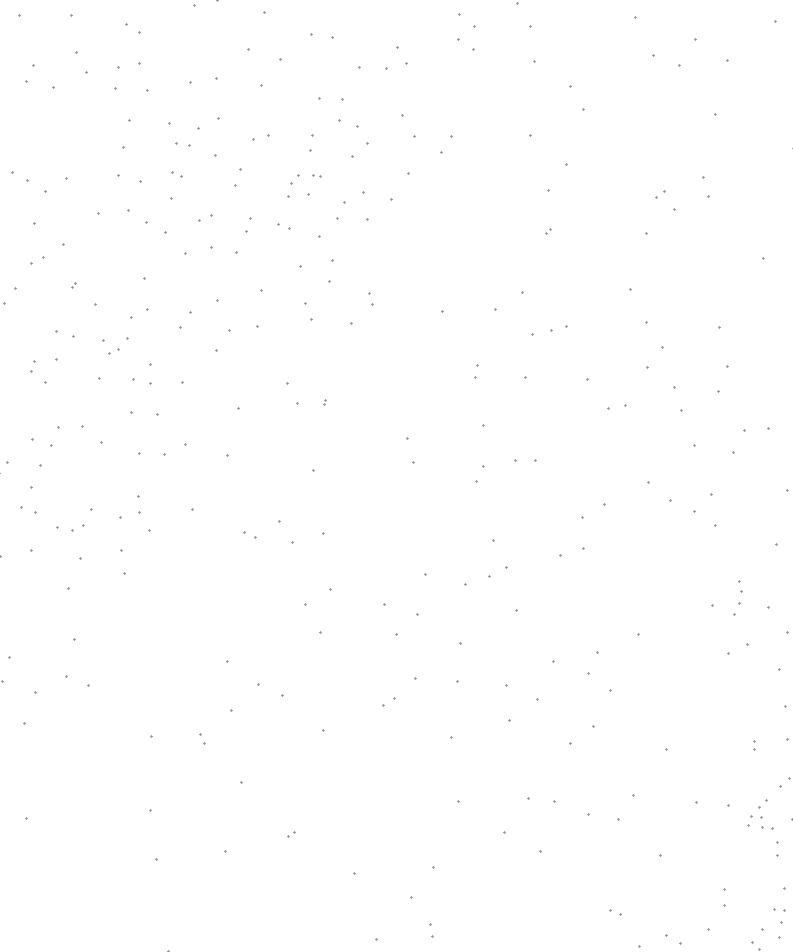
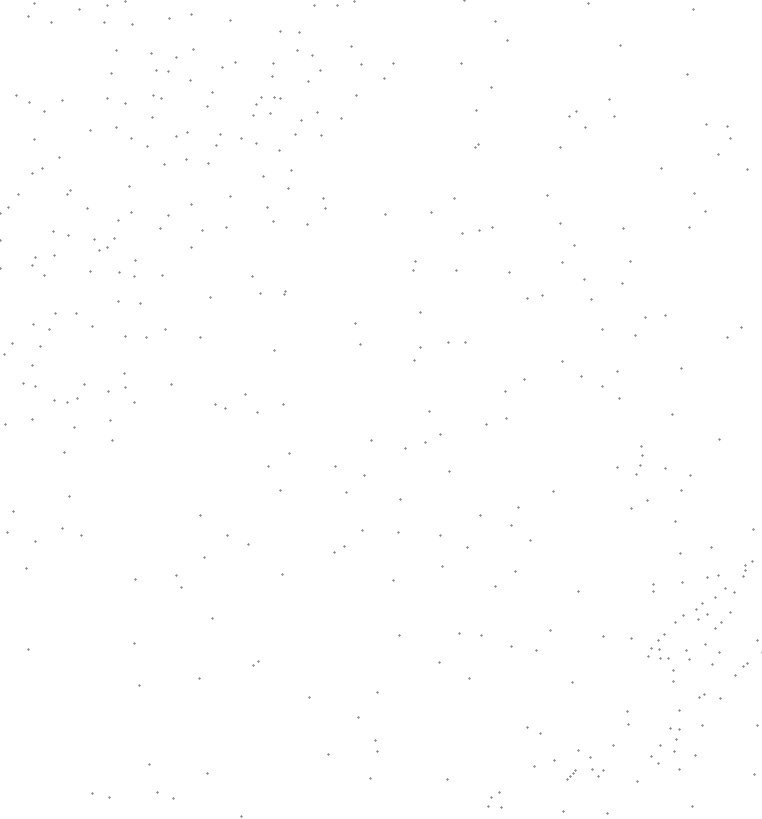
part: (282, 225) -> (248, 140), size x1.6
part: (201, 739) -> (178, 582), size x1.6
part: (615, 912) -> (534, 730), size x1.6

